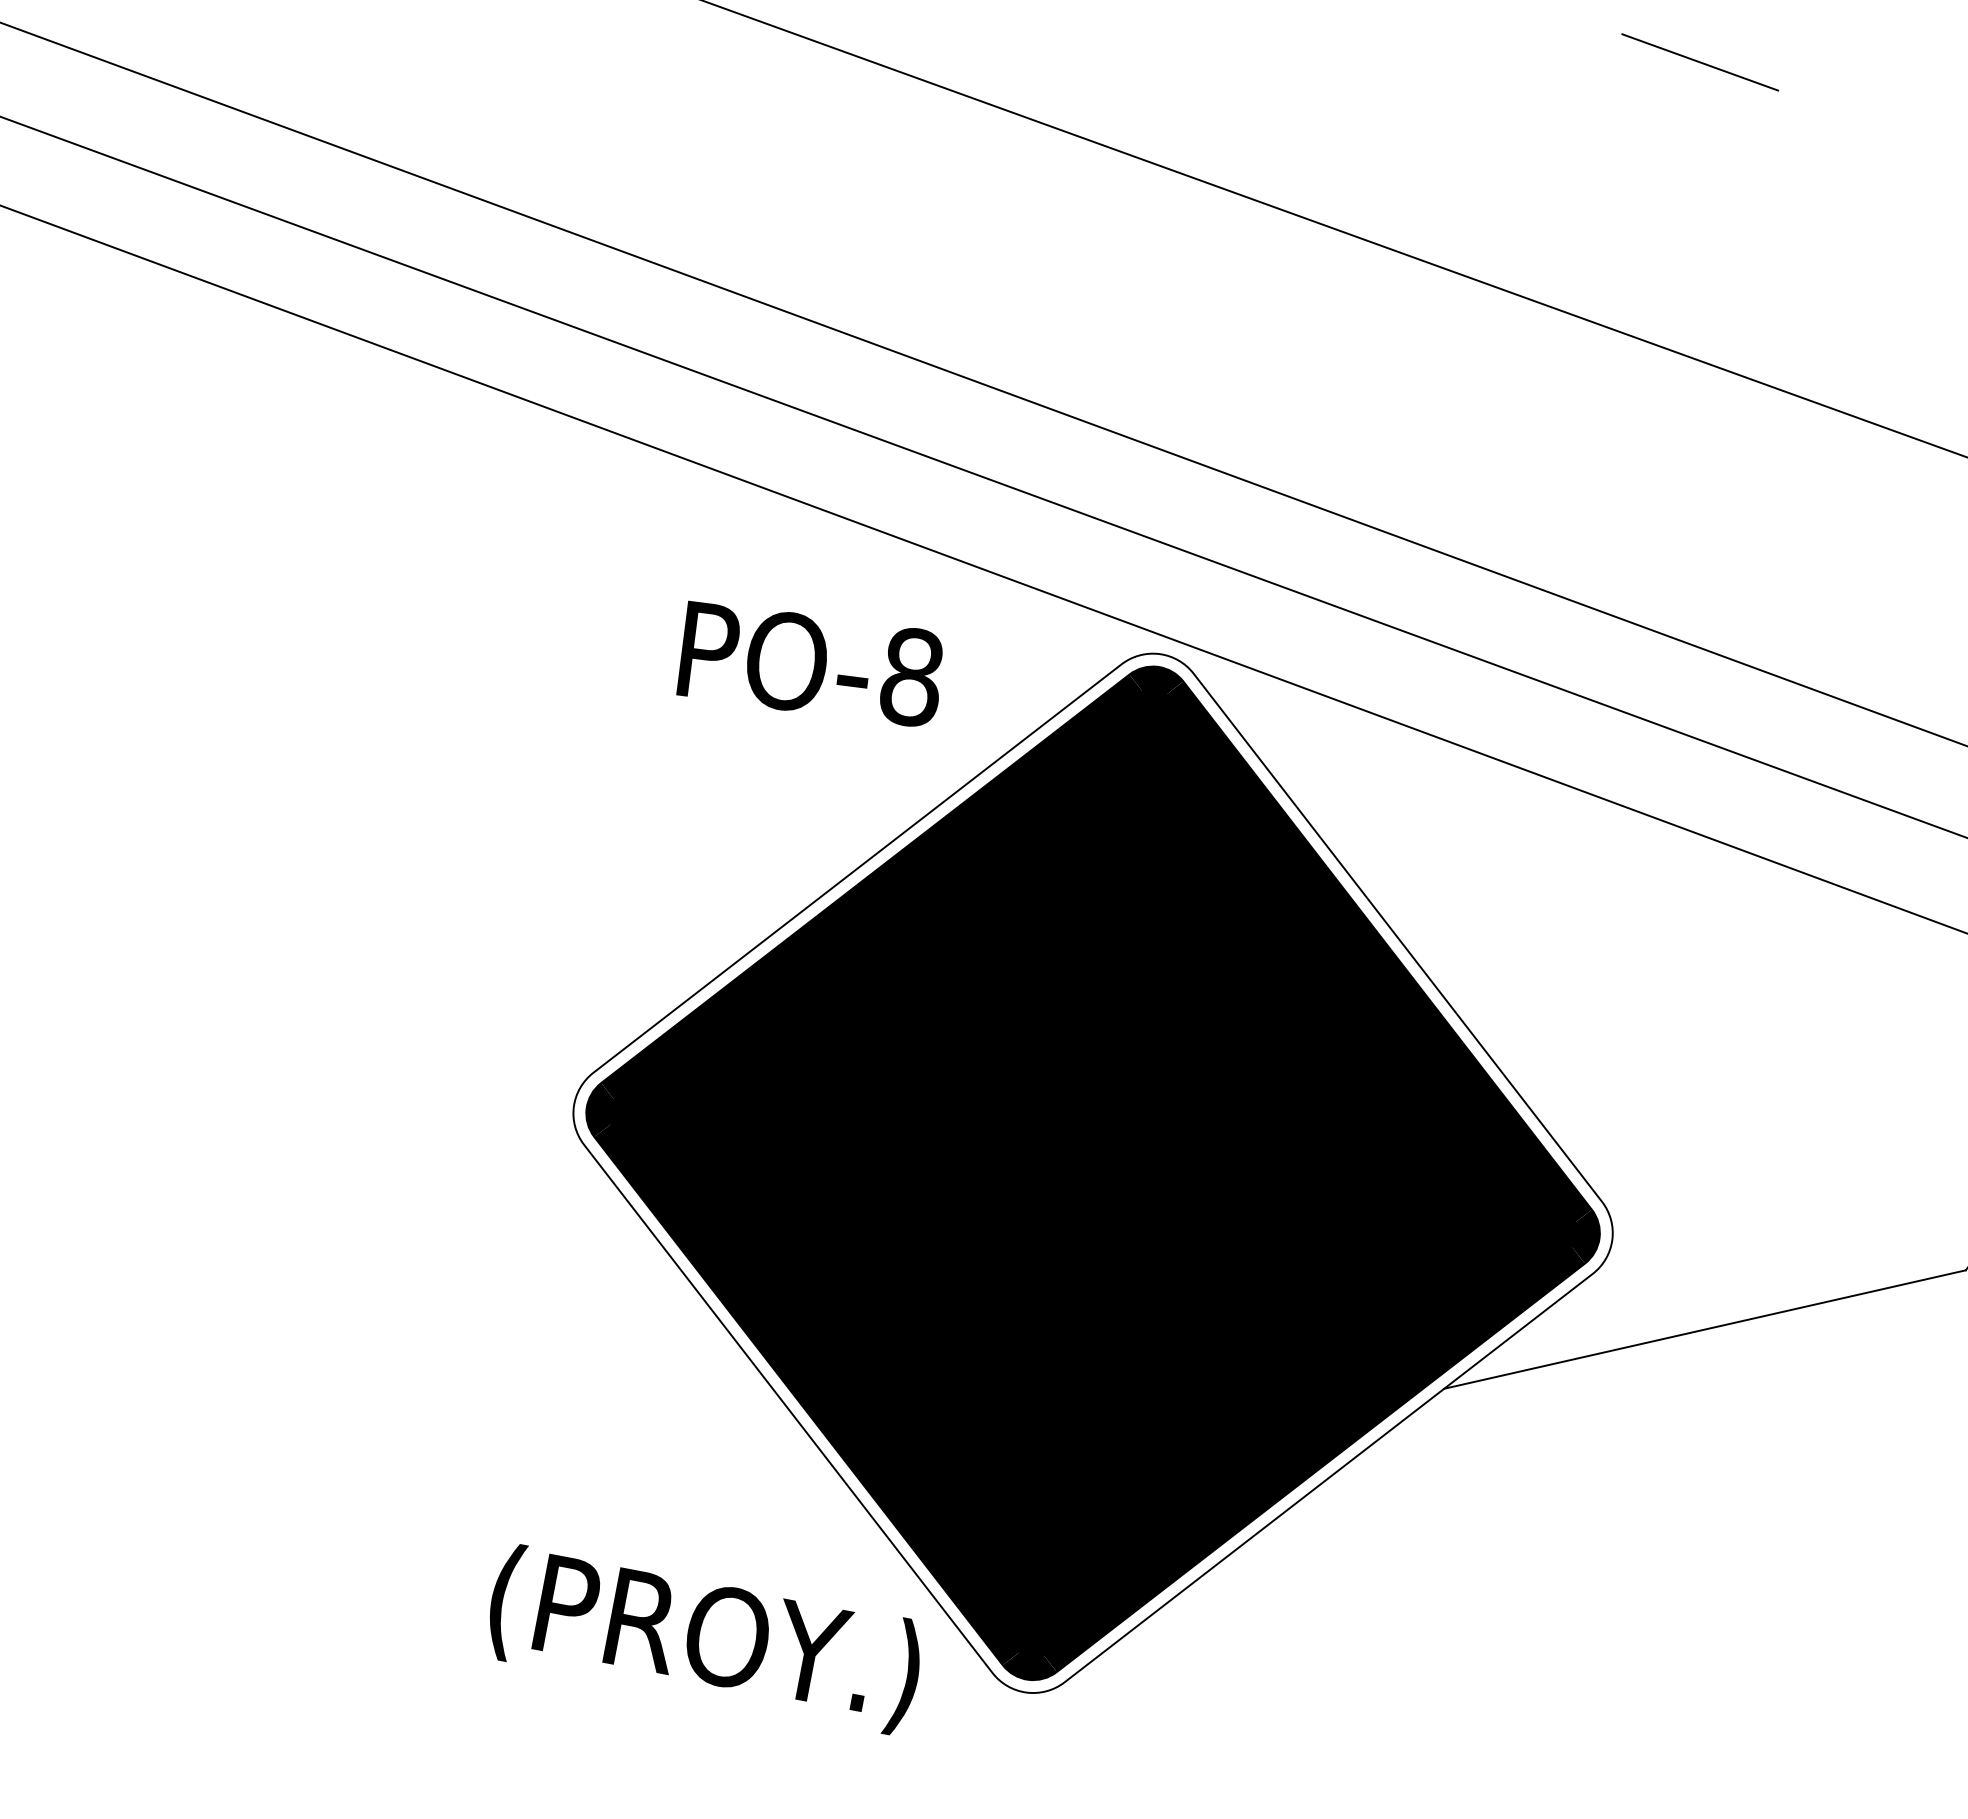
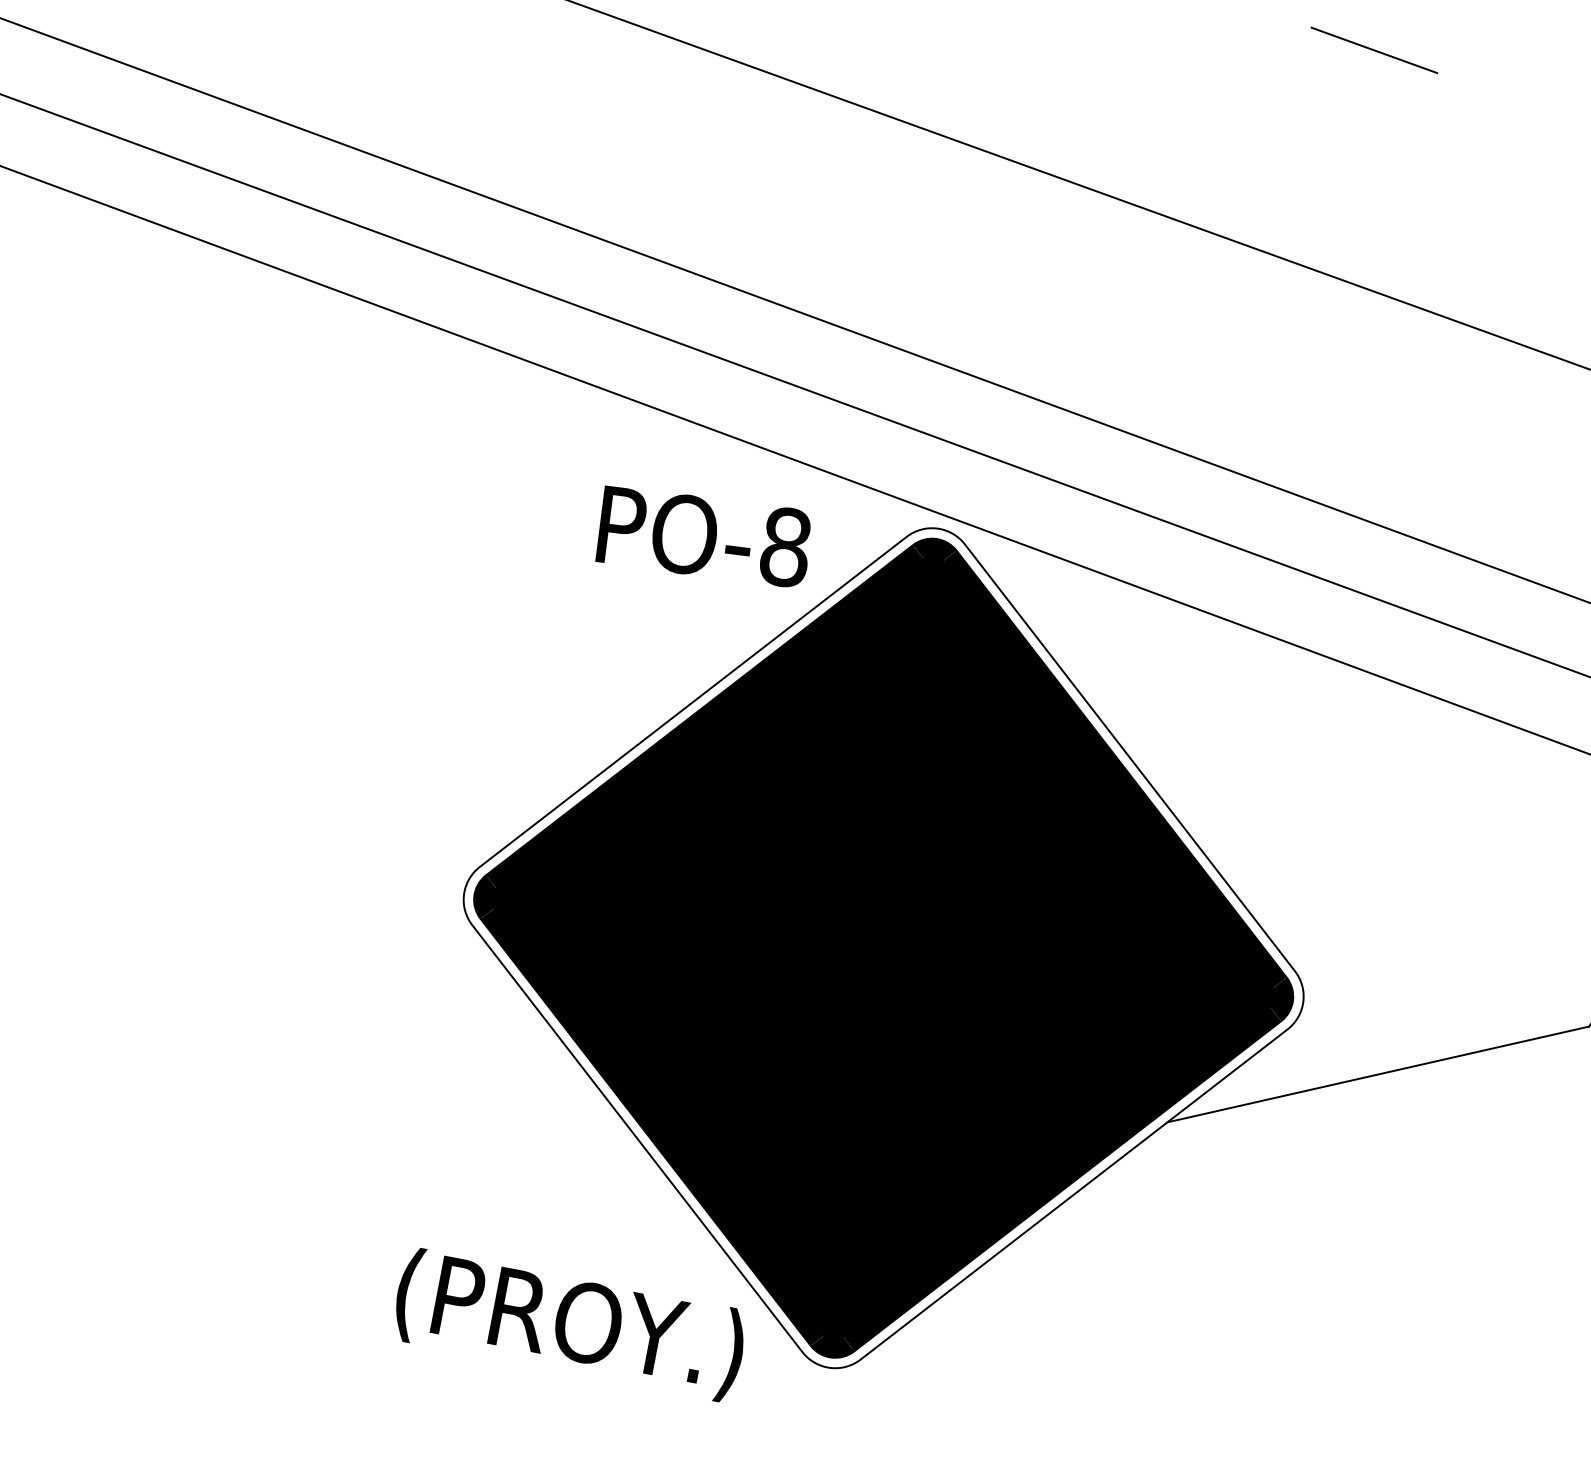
text: (809, 663) -> (702, 536), moved

